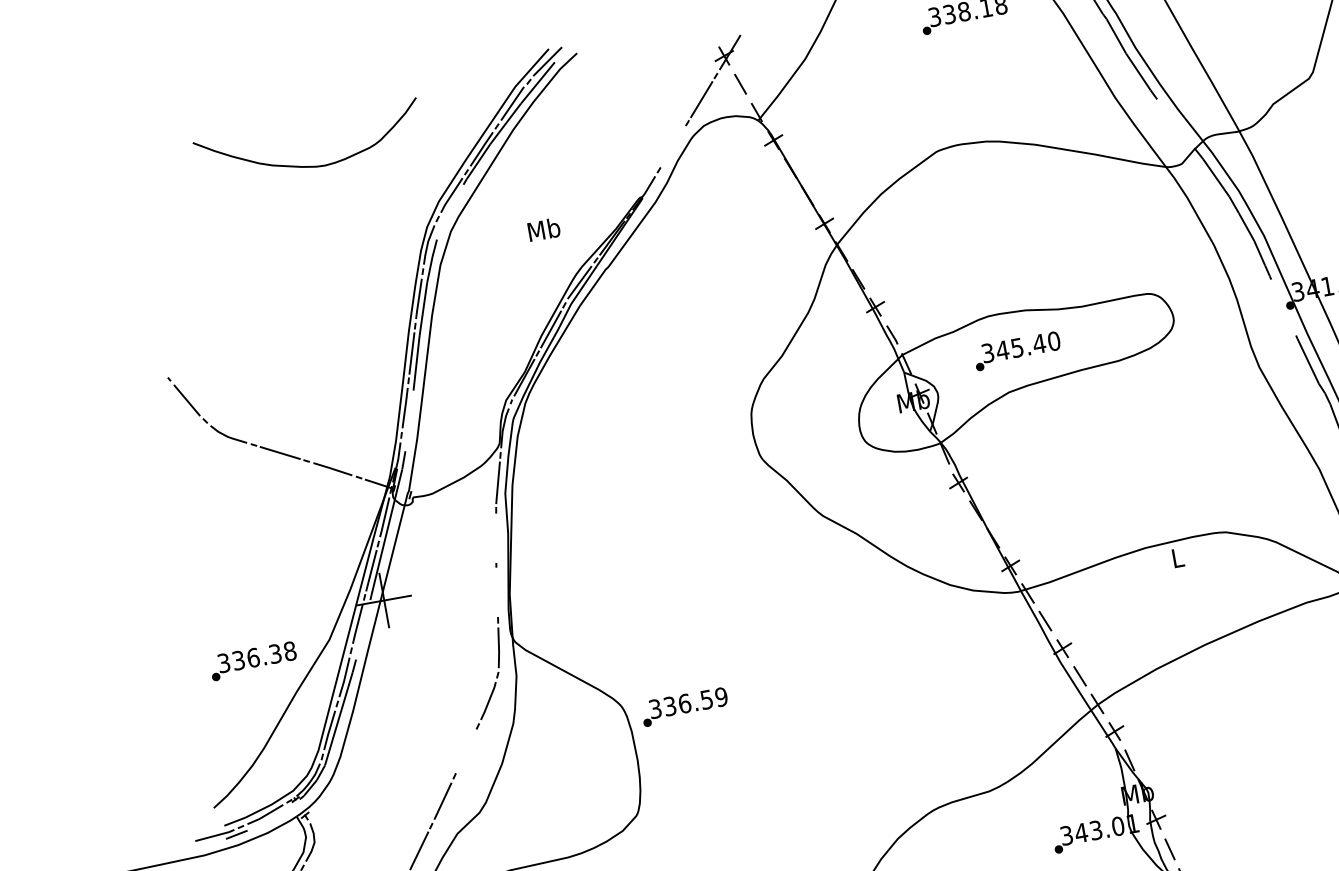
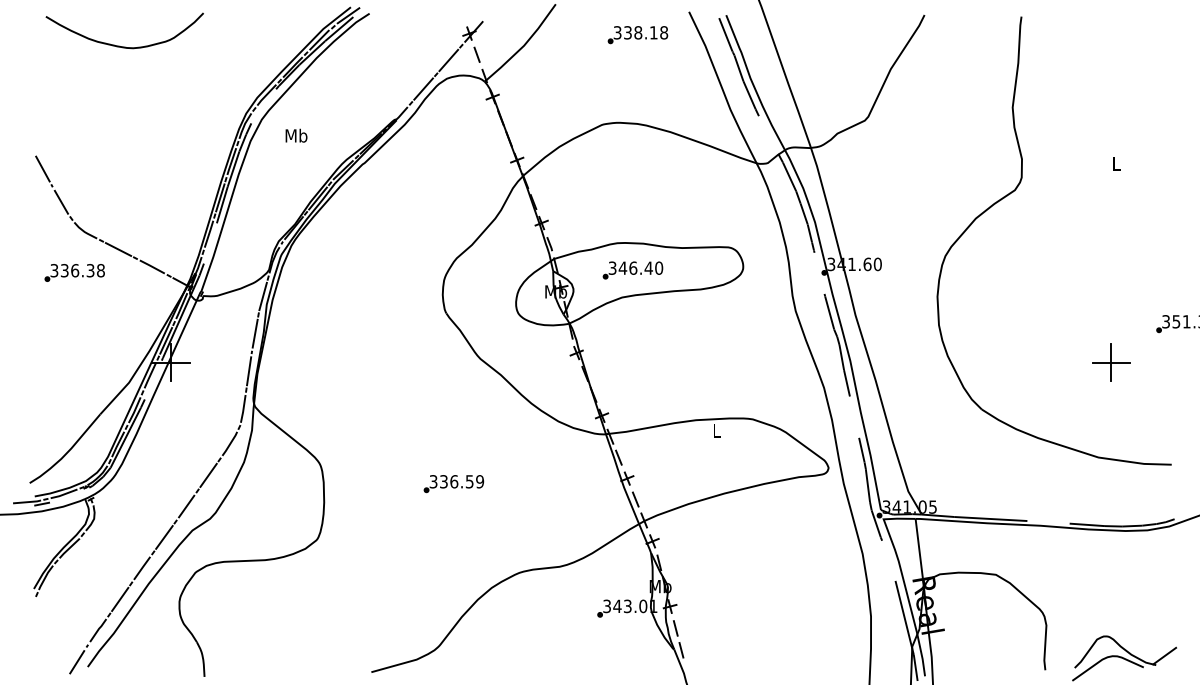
line: (672, 145) -> (423, 88), added
curve: (304, 165) -> (119, 45), moved
text: (544, 229) -> (296, 135), moved
text: (1017, 346) -> (633, 267), 345.40 -> 346.40
line: (151, 357) -> (42, 168), added
line: (495, 537) -> (254, 333), added
line: (497, 593) -> (249, 371), added
text: (252, 660) -> (74, 272), moved
text: (684, 707) -> (453, 484), moved
line: (465, 750) -> (208, 474), added

